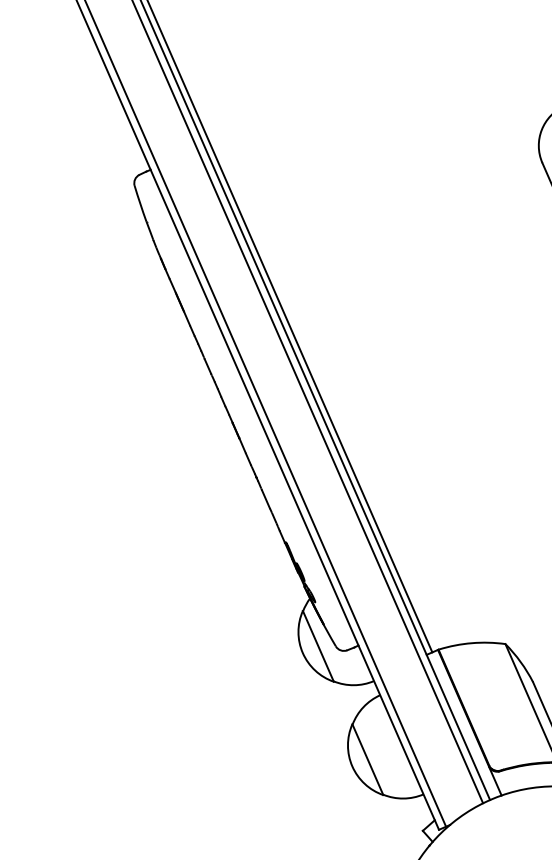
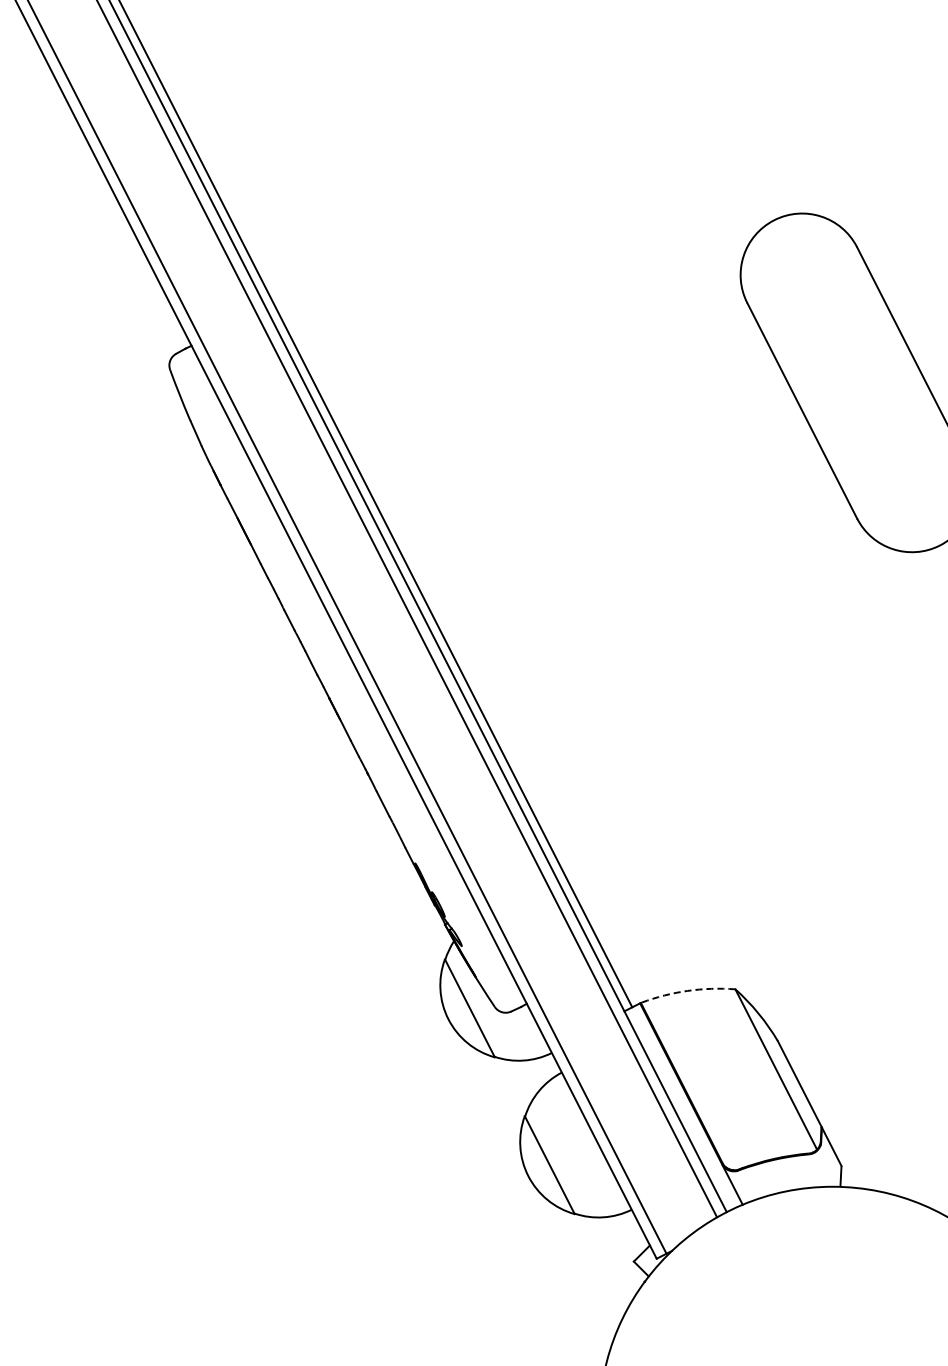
arc: (471, 642) -> (687, 990), solid -> dashed

